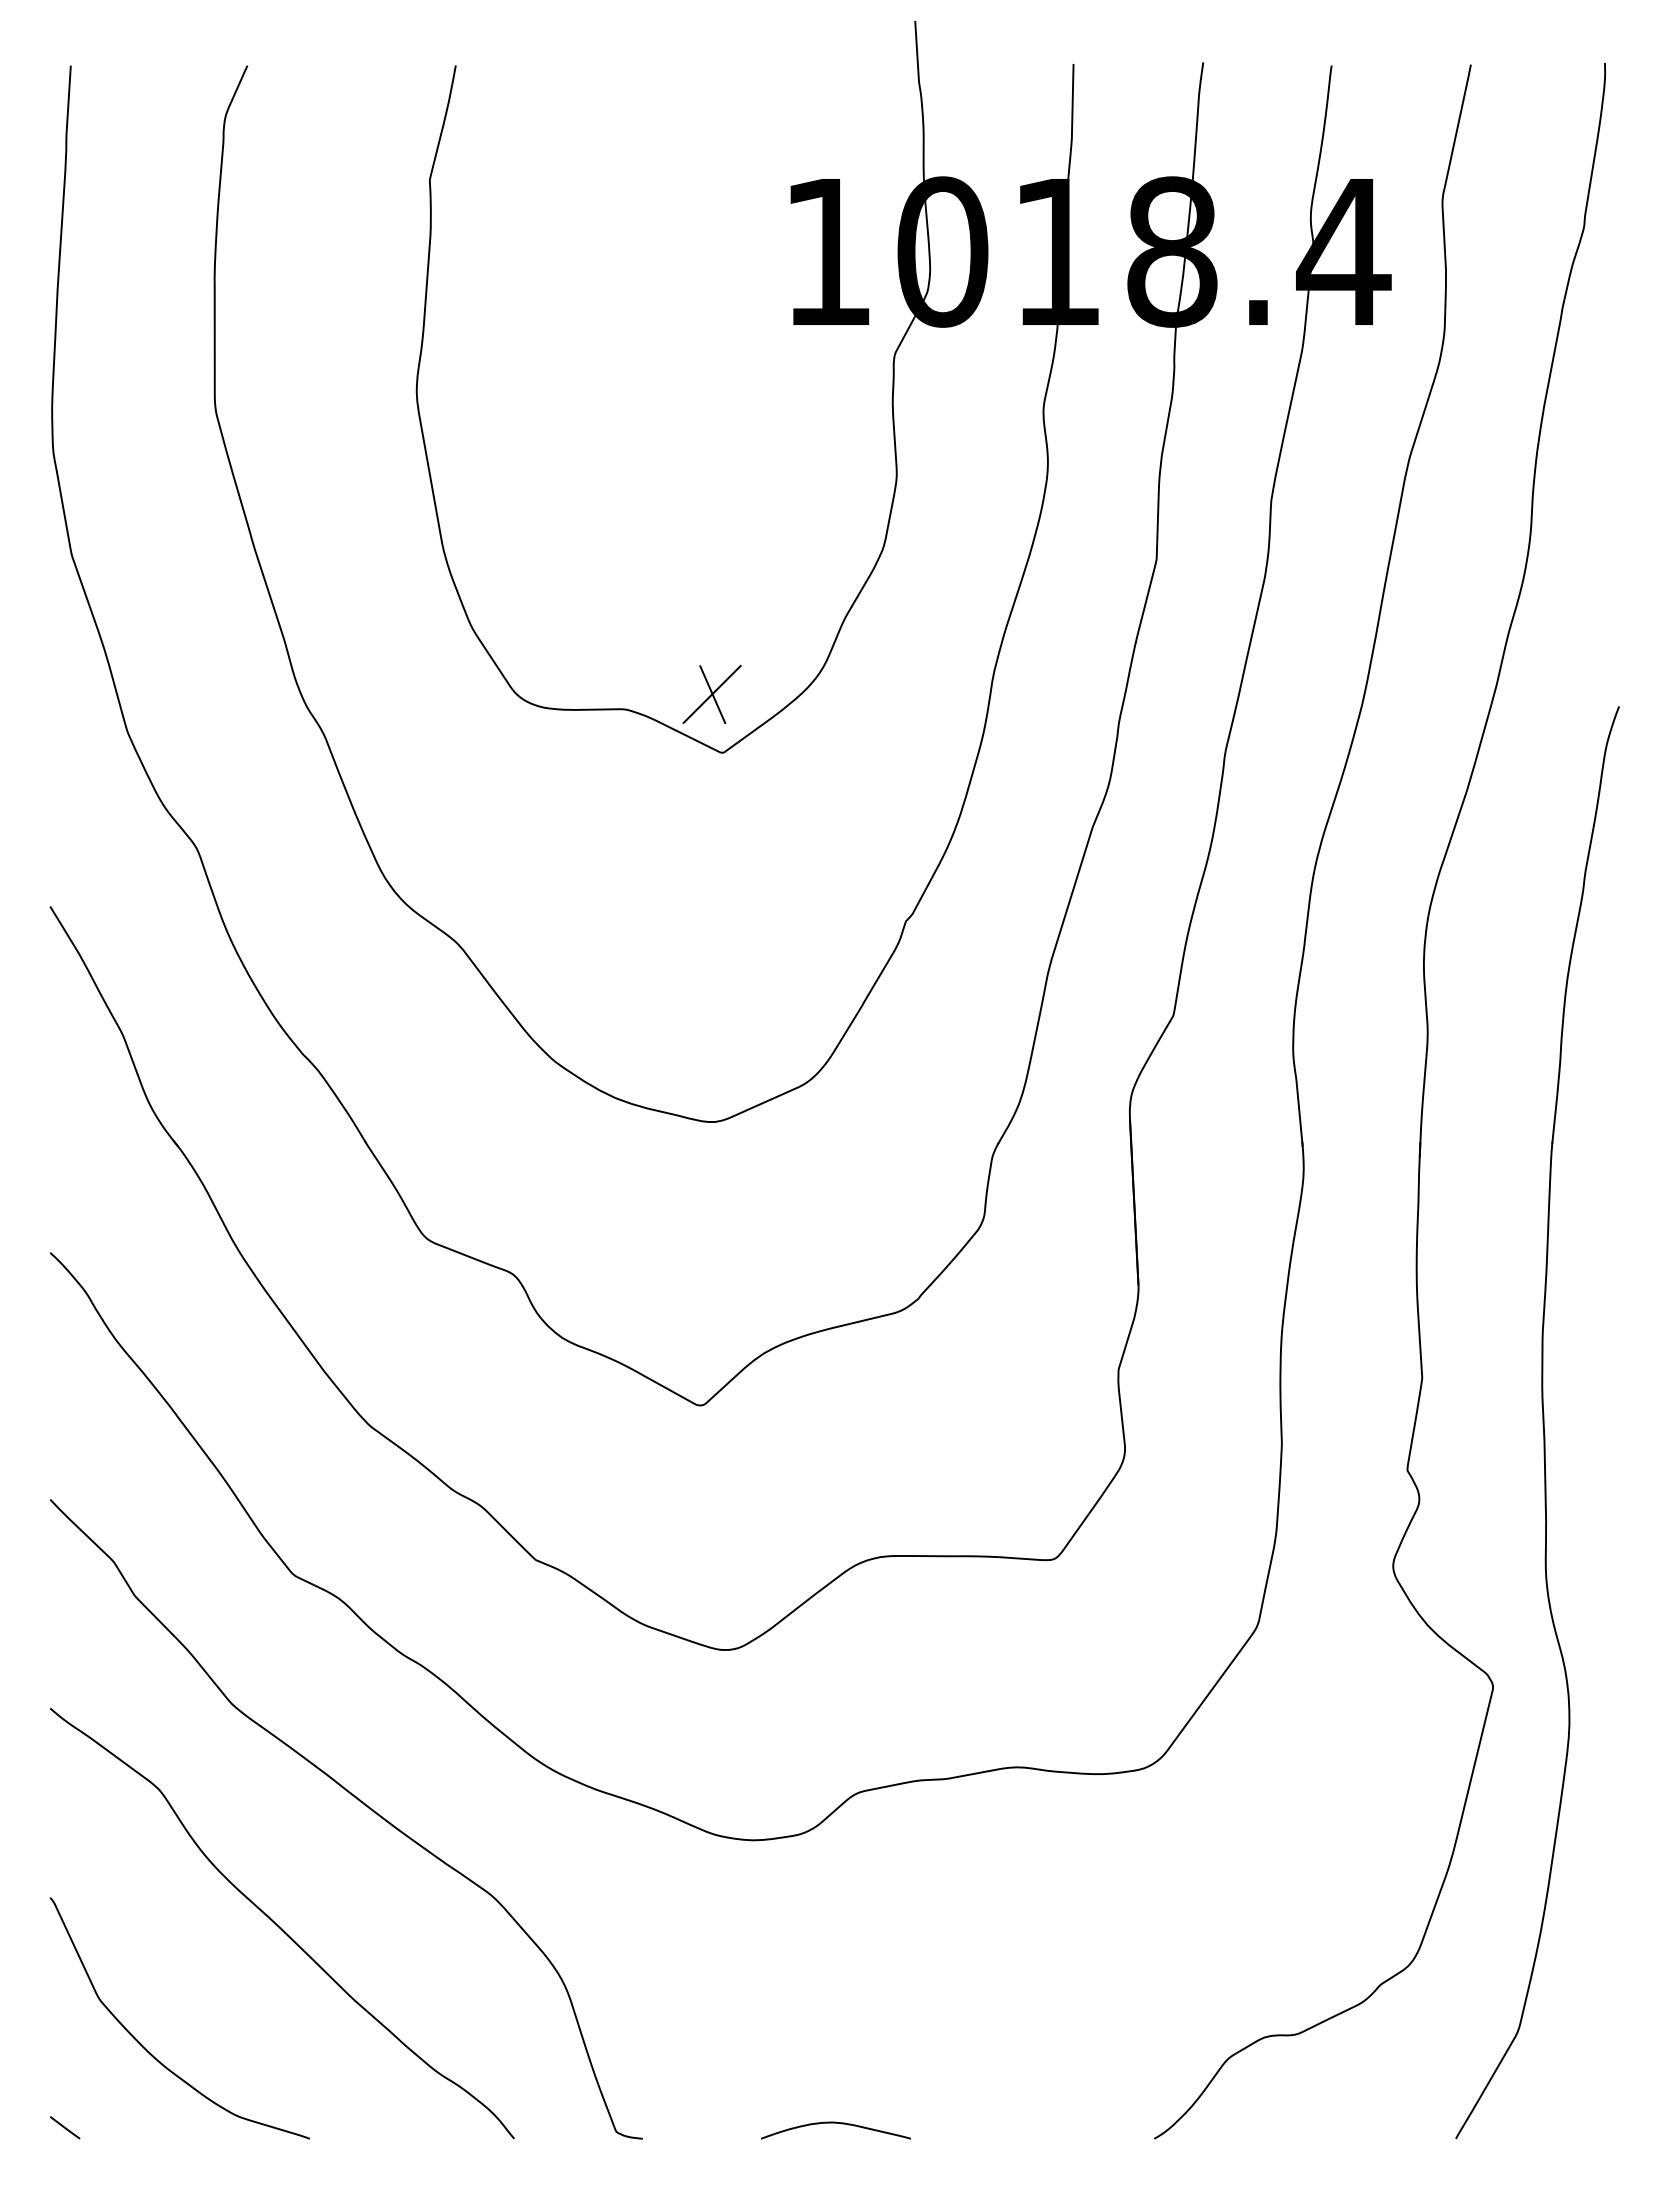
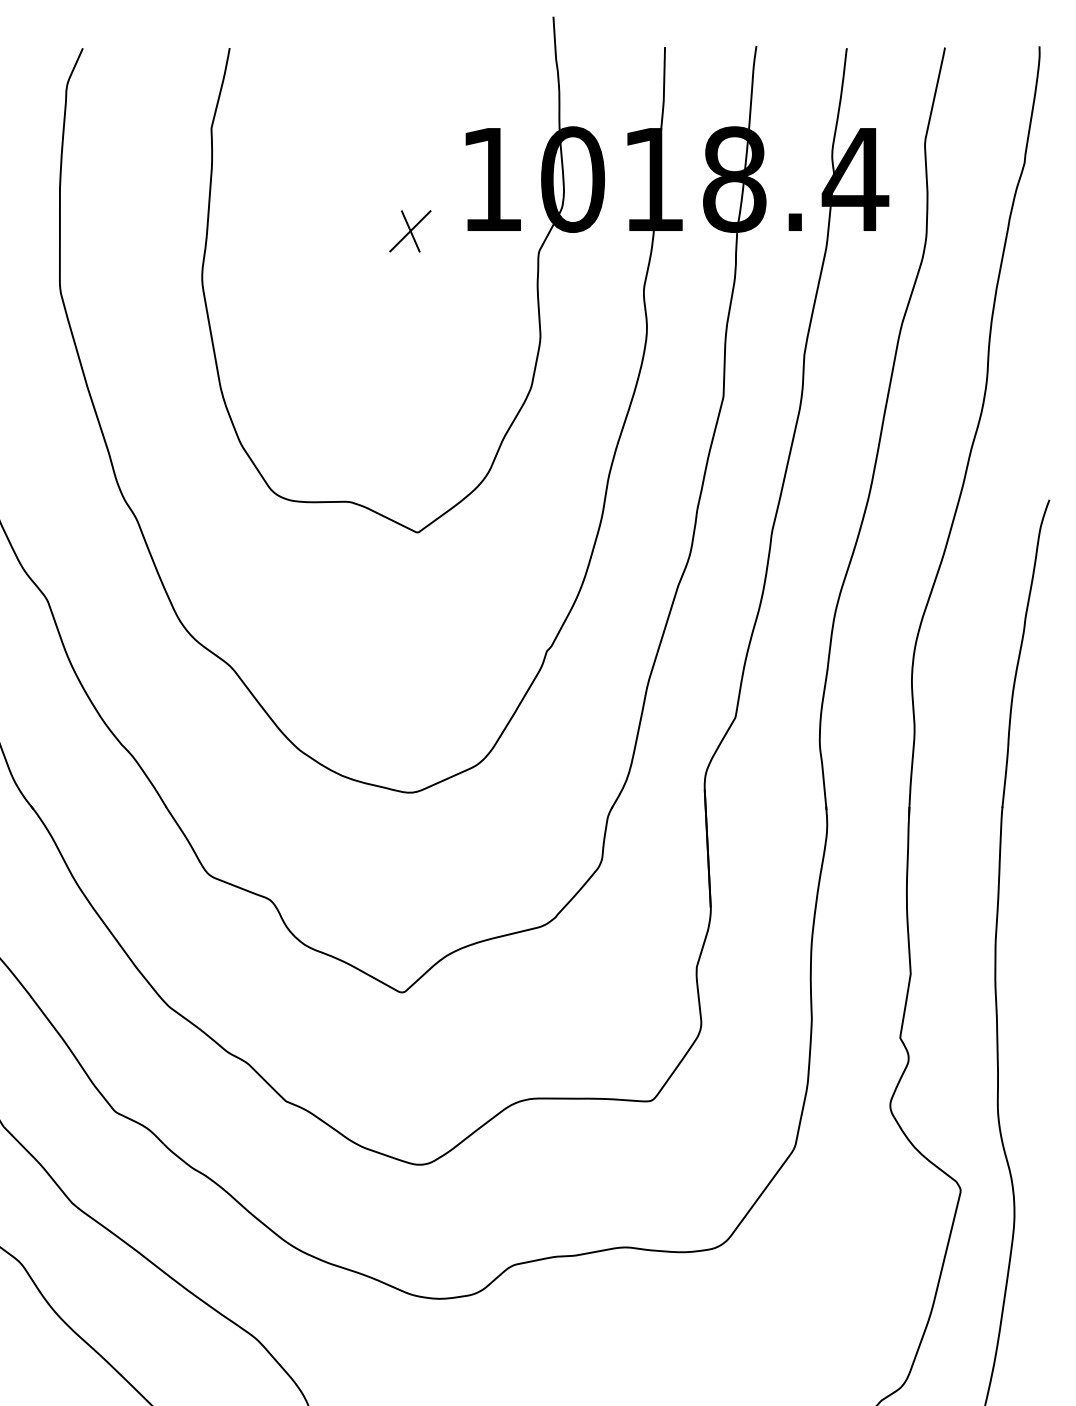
part: (711, 693) -> (409, 230), moved

